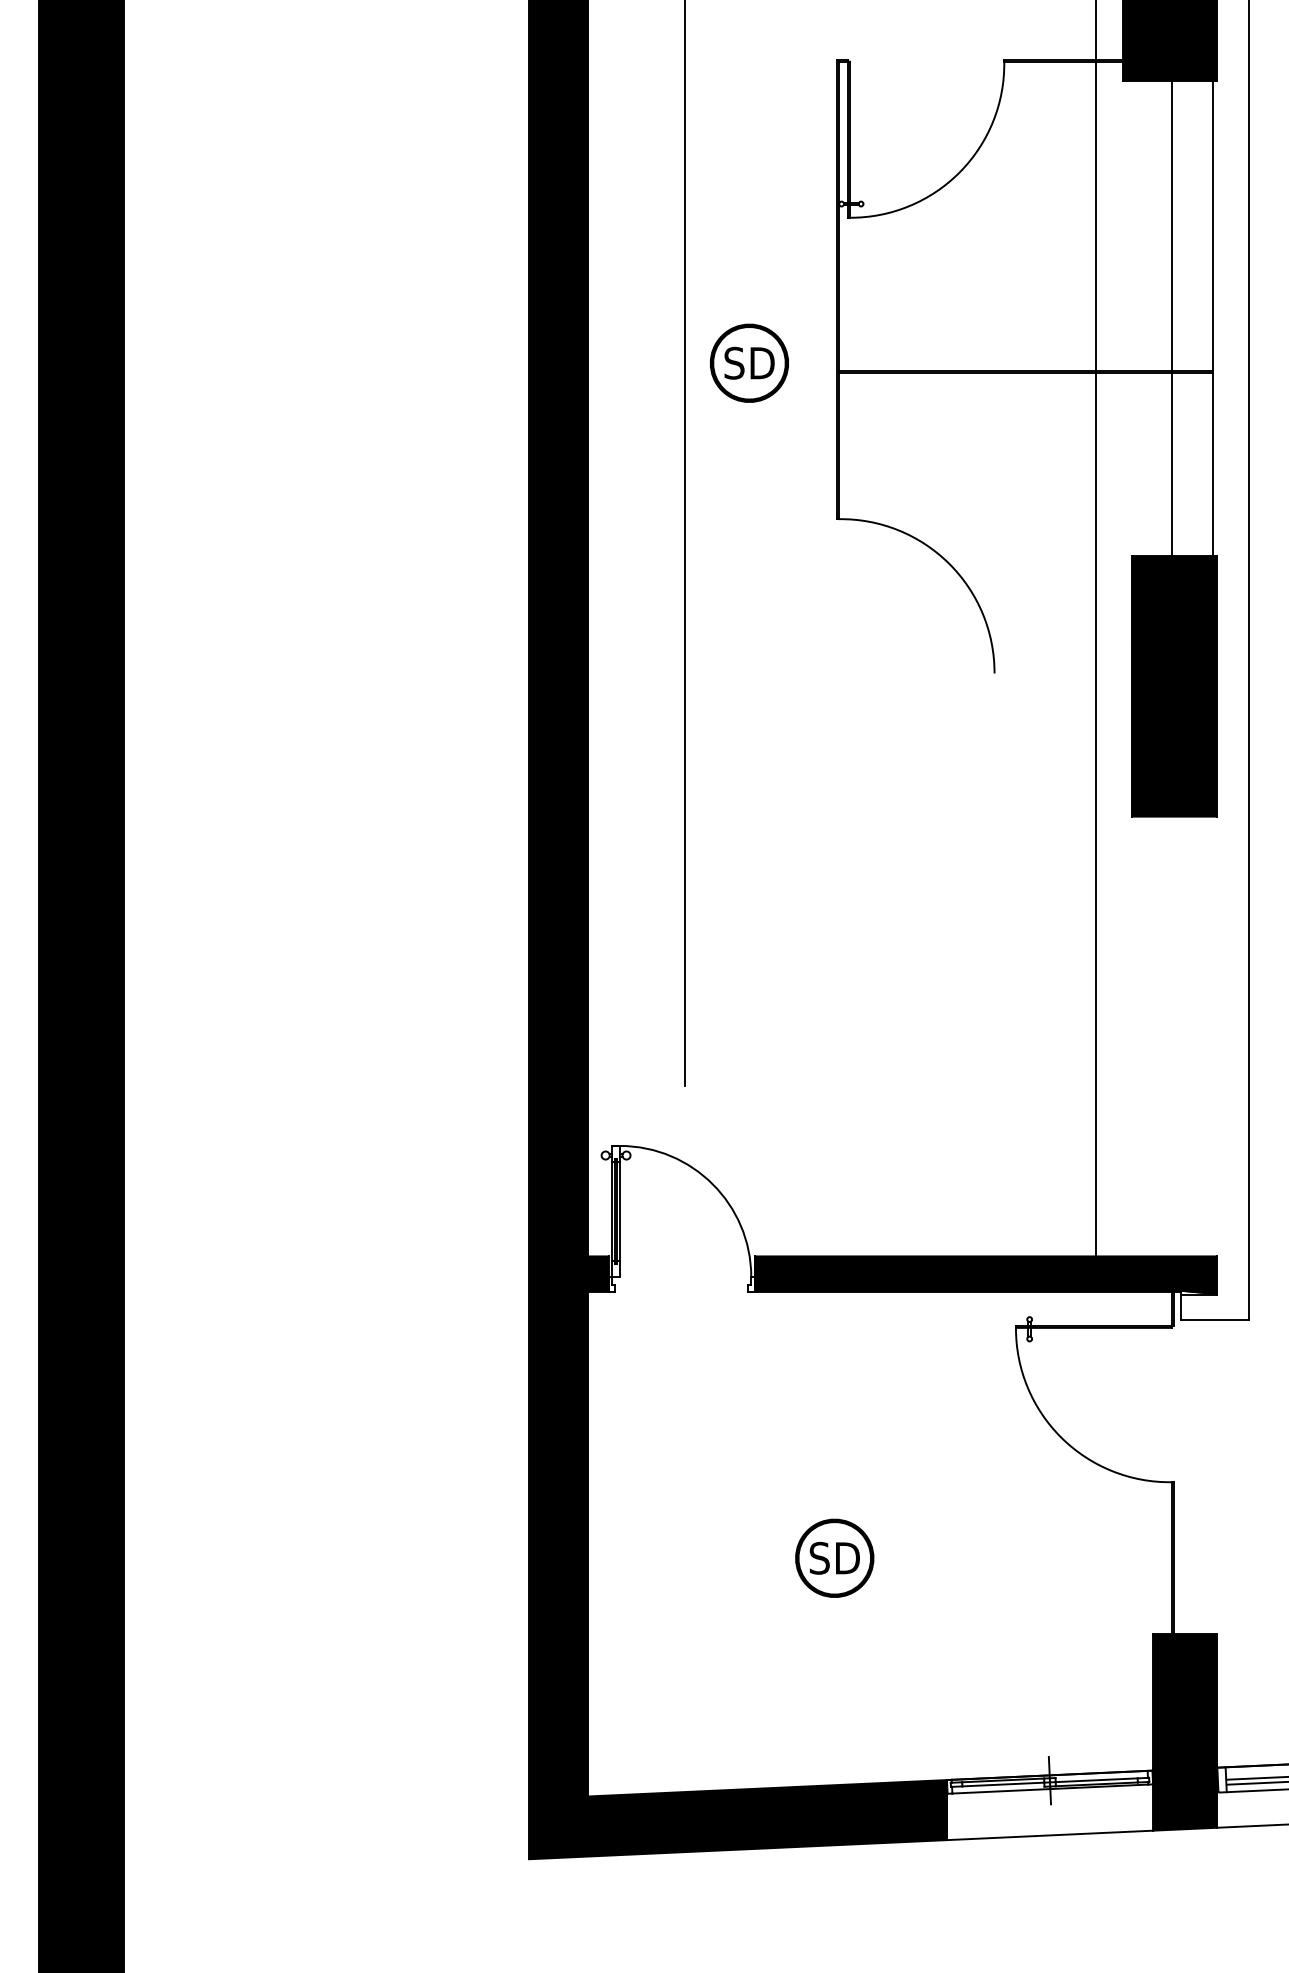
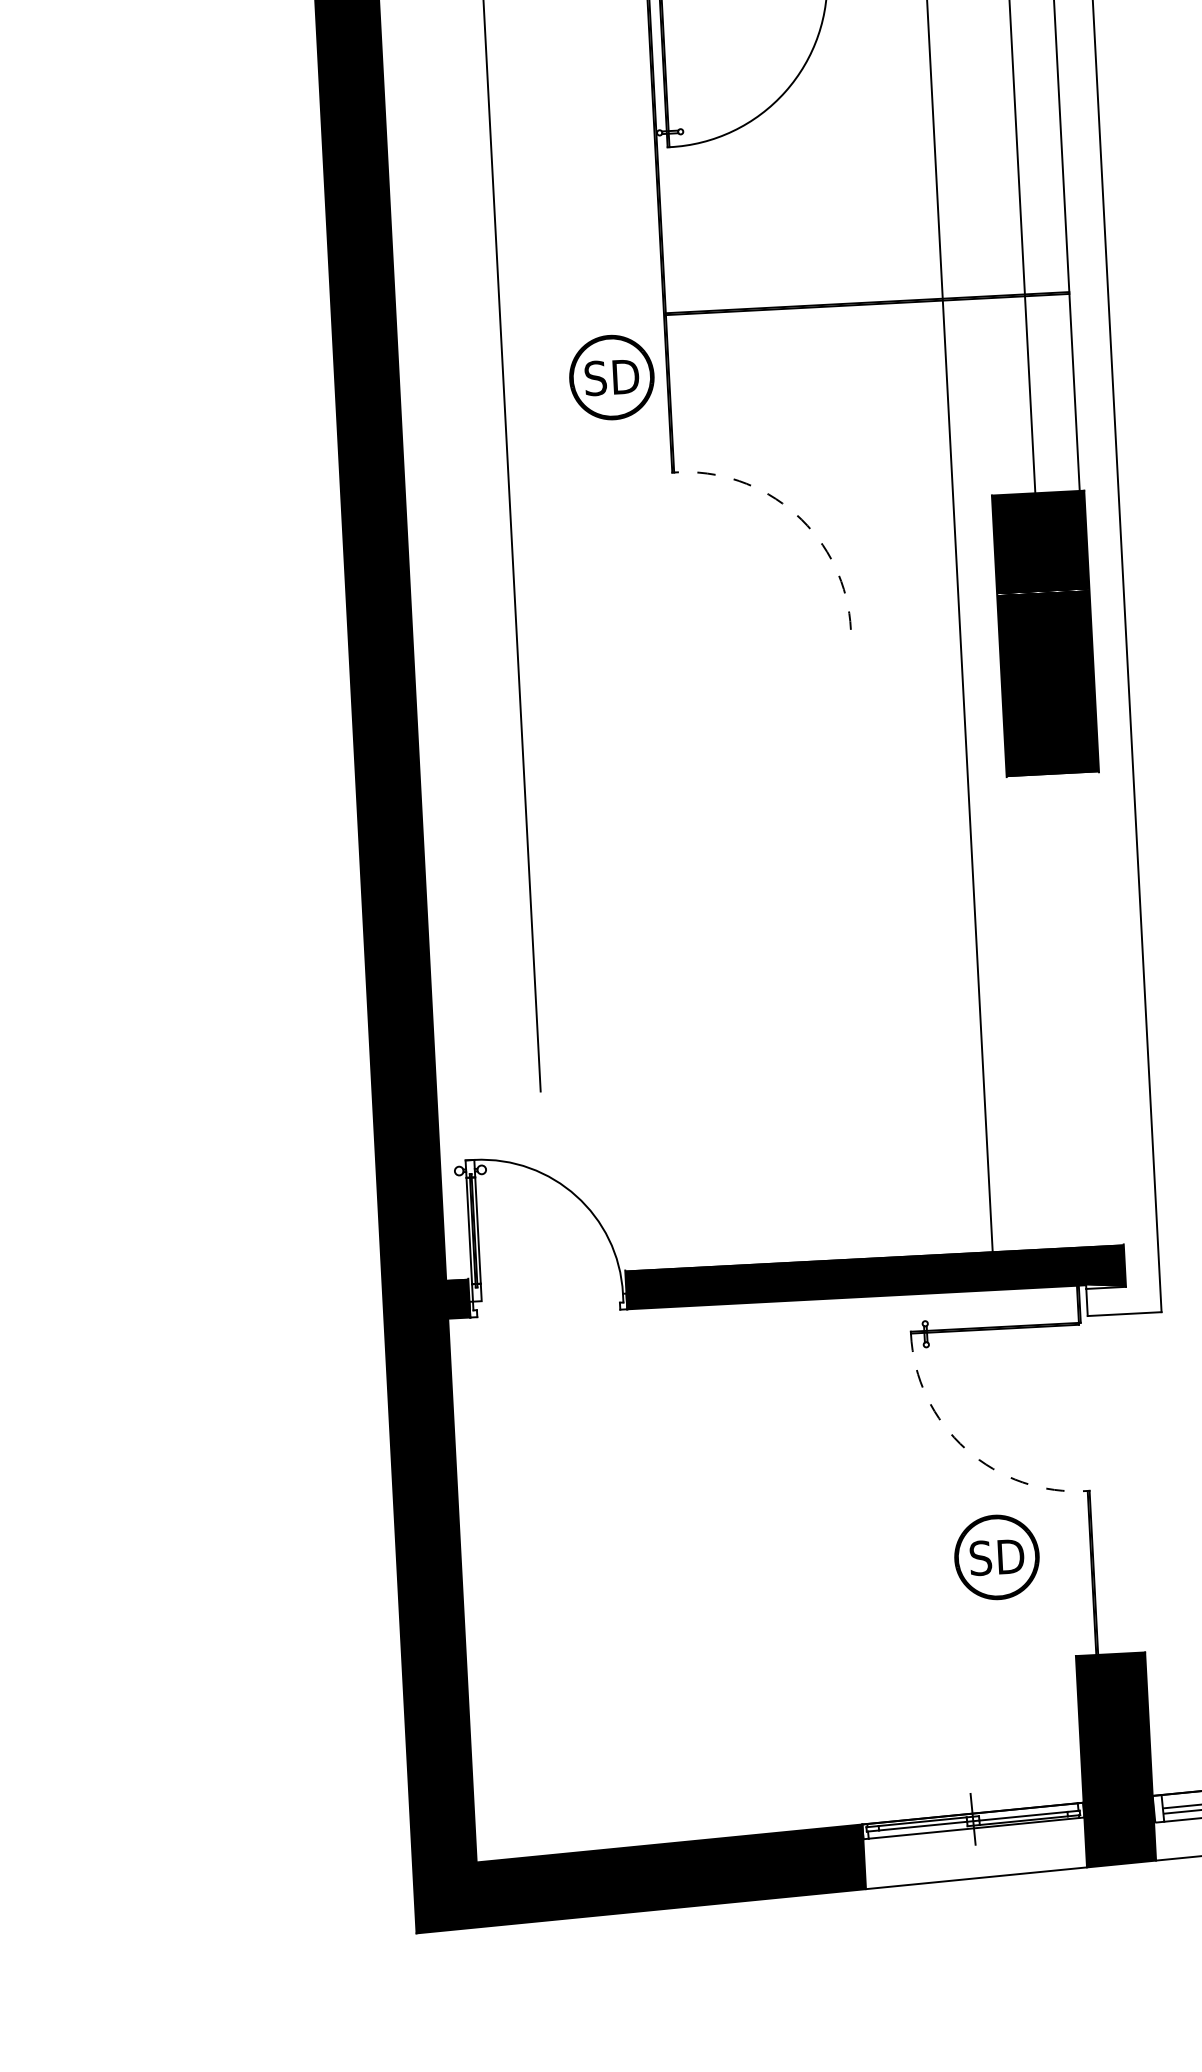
part: (749, 362) -> (611, 376), moved
arc: (948, 563) -> (795, 514), solid -> dashed
arc: (1061, 1437) -> (966, 1449), solid -> dashed
part: (834, 1557) -> (996, 1556), moved

